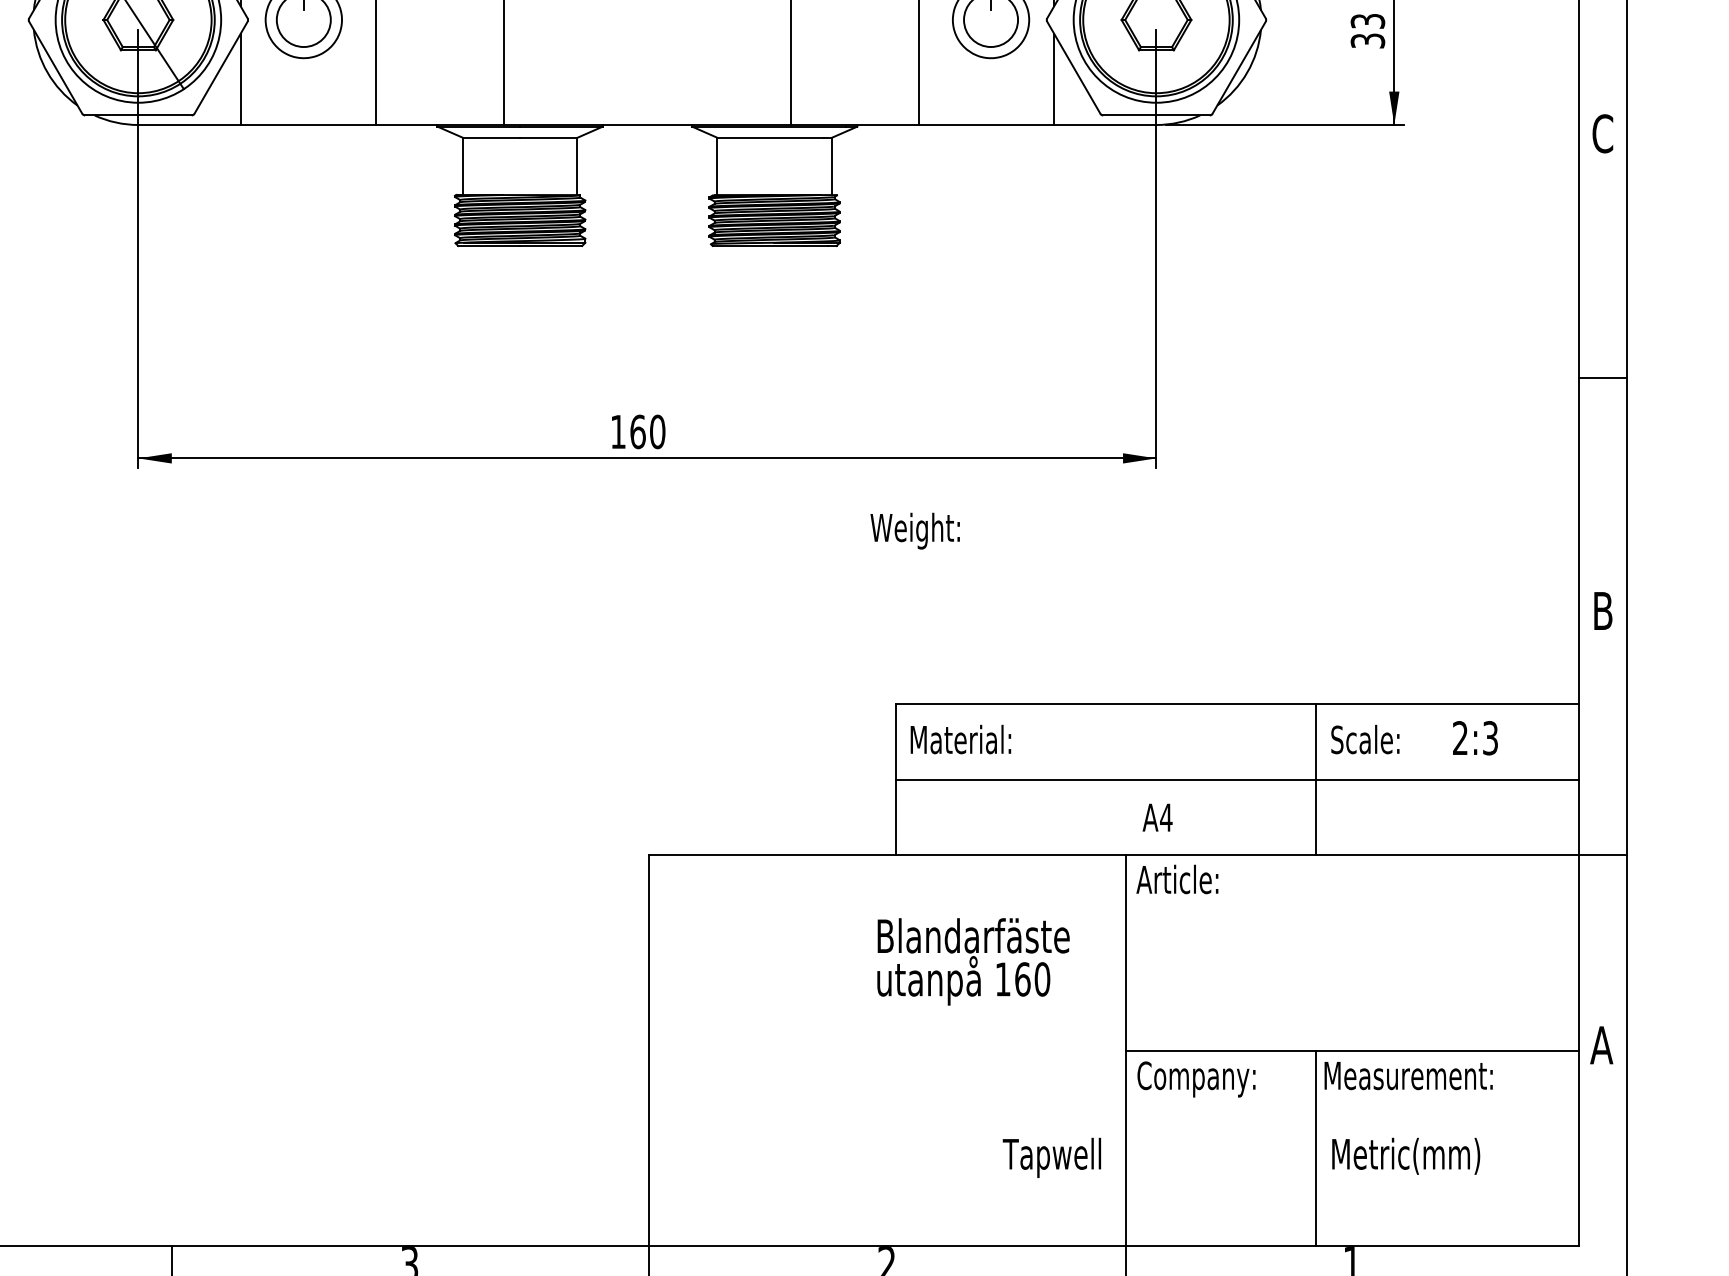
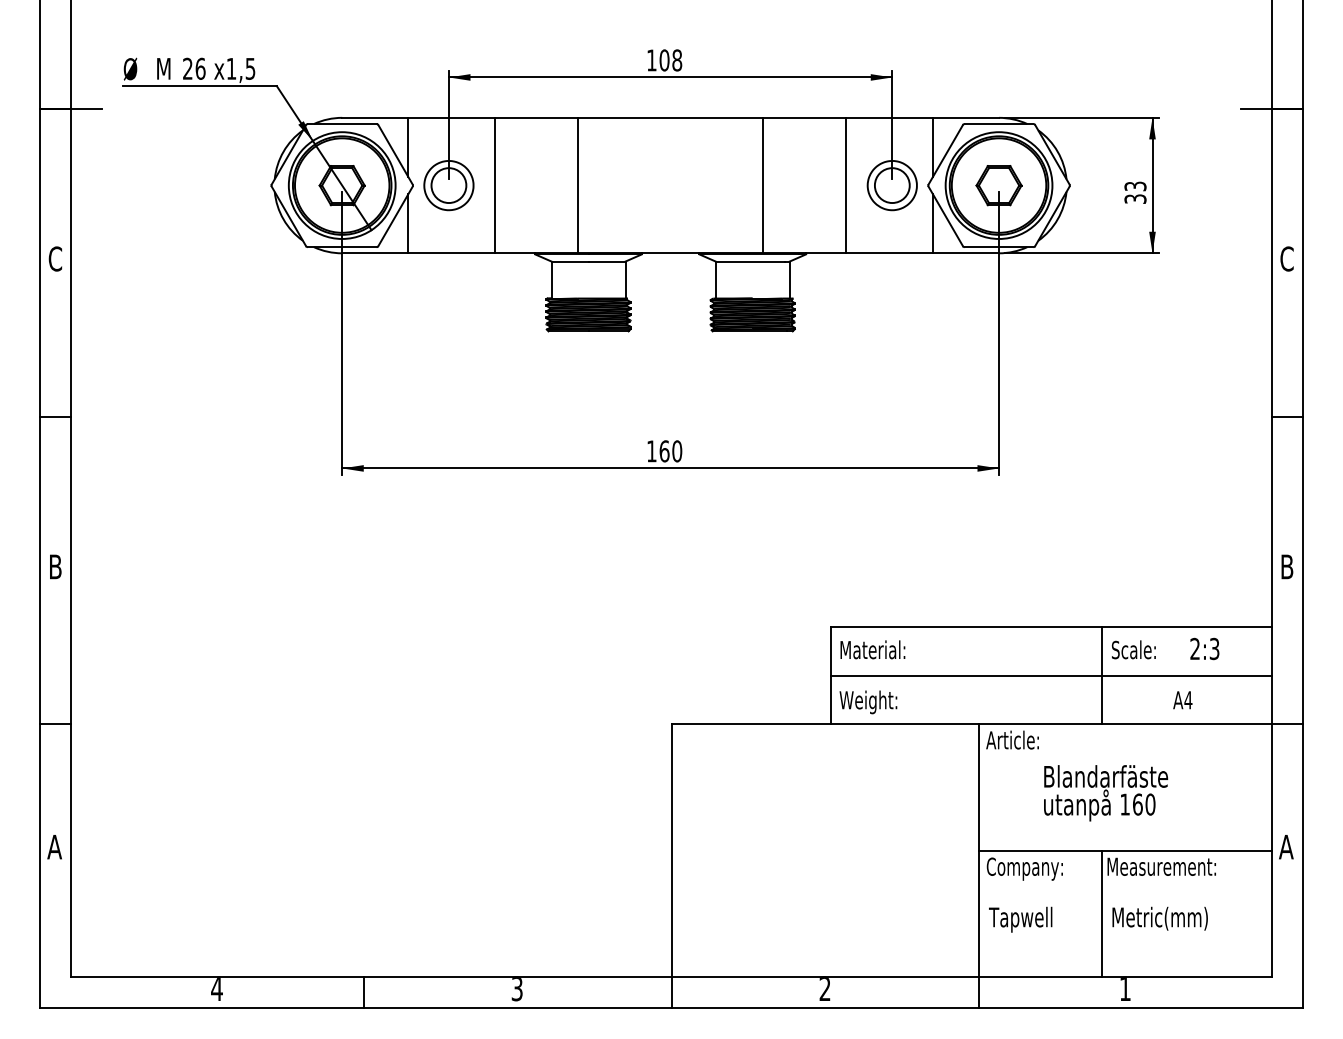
text: (915, 531) -> (868, 702), moved
text: (1157, 818) -> (1182, 700), moved
text: (974, 962) -> (1106, 793), moved
text: (1051, 1157) -> (1020, 919), moved

